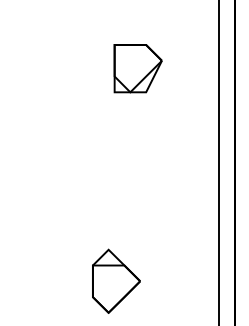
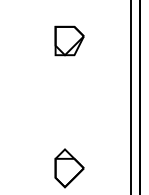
part: (137, 67) -> (69, 40), moved

